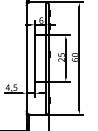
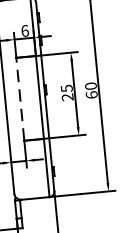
line: (34, 58) -> (19, 99), solid -> dashed

